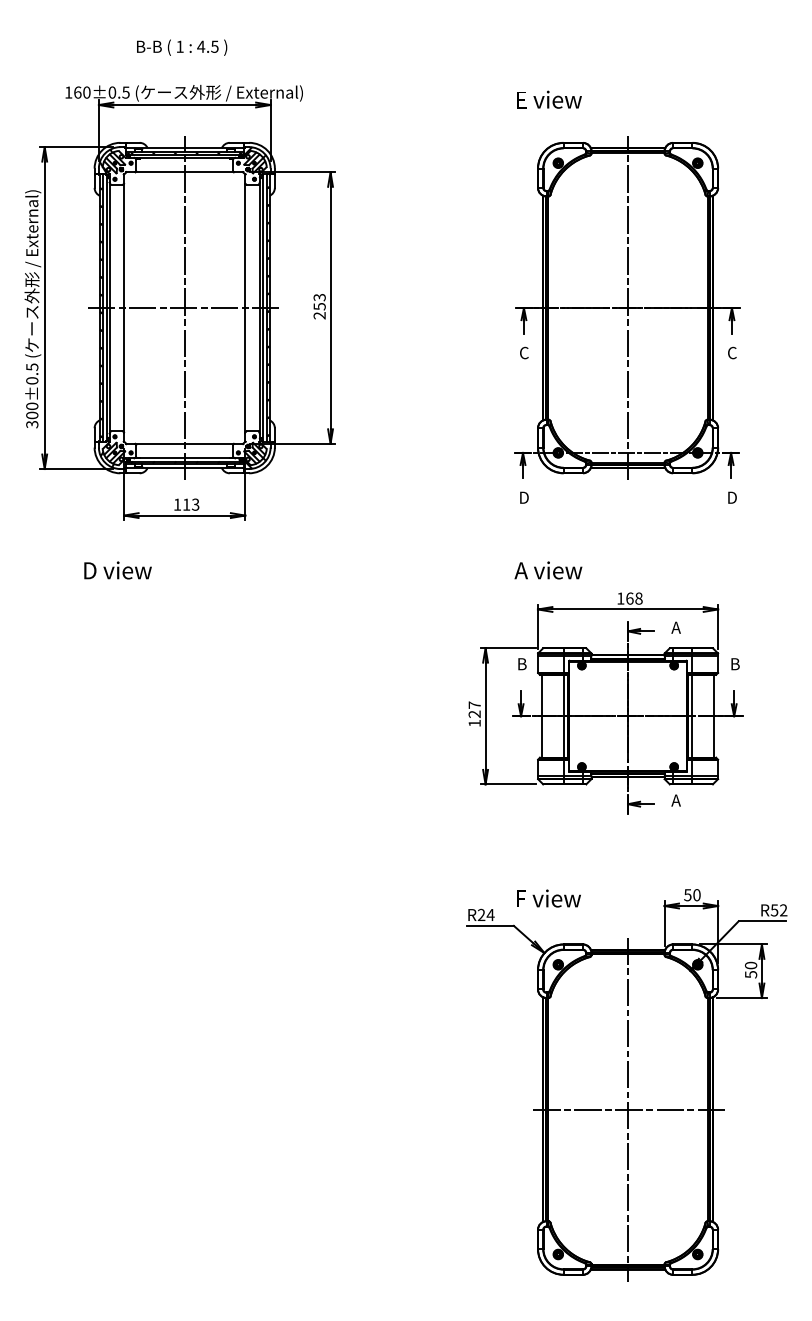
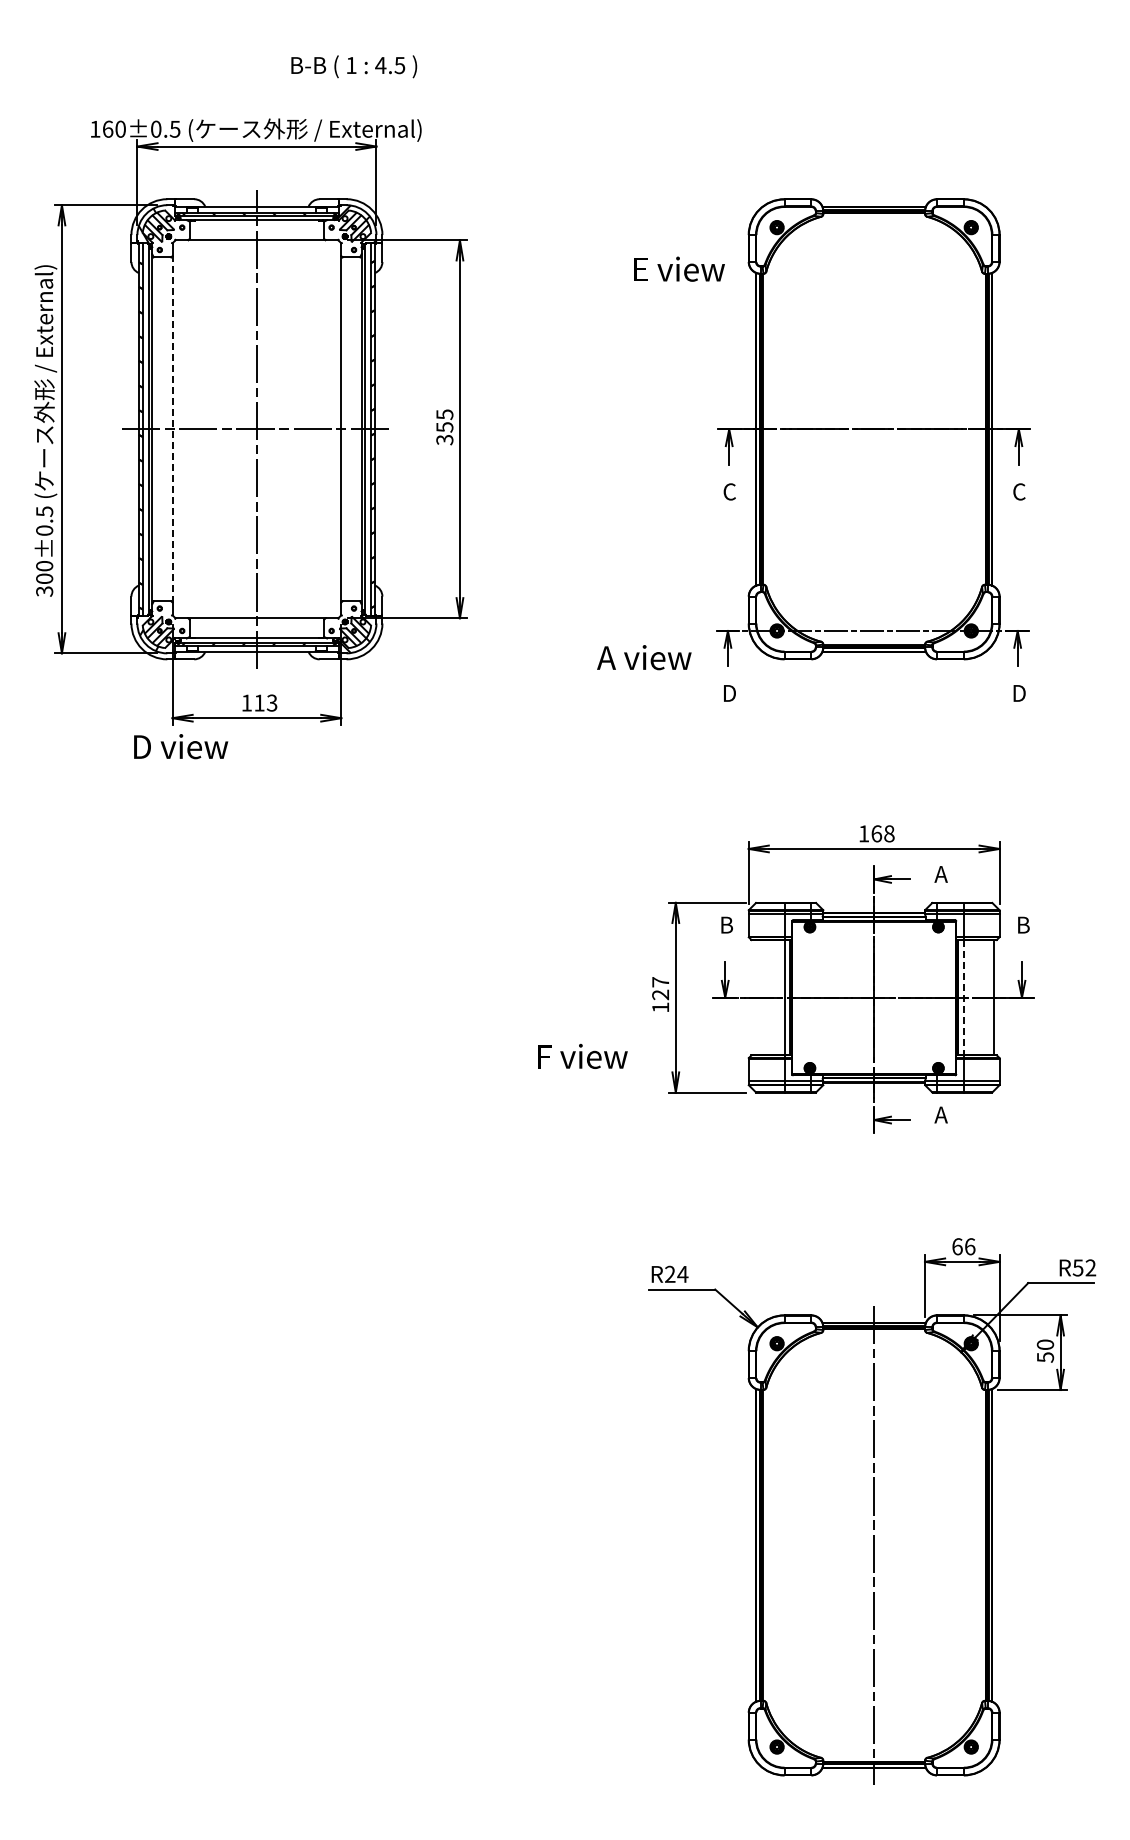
text: (182, 47) -> (354, 66), moved
text: (549, 99) -> (679, 268), moved
text: (319, 306) -> (444, 427), 253 -> 355
line: (124, 307) -> (172, 428), solid -> dashed
line: (628, 307) -> (874, 428), removed
text: (118, 570) -> (181, 746), moved
text: (548, 570) -> (644, 657), moved
line: (542, 716) -> (754, 997), removed
line: (692, 716) -> (963, 997), solid -> dashed
text: (692, 894) -> (963, 1246), 50 -> 66
text: (548, 897) -> (582, 1055), moved
line: (628, 1109) -> (874, 1545), removed

